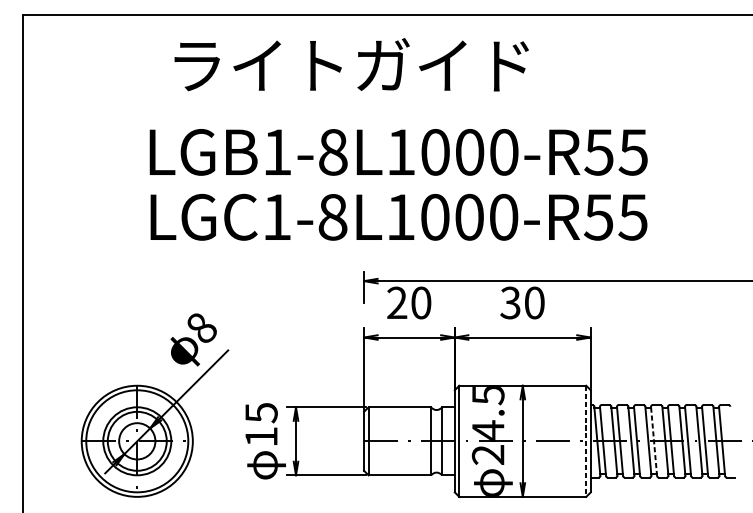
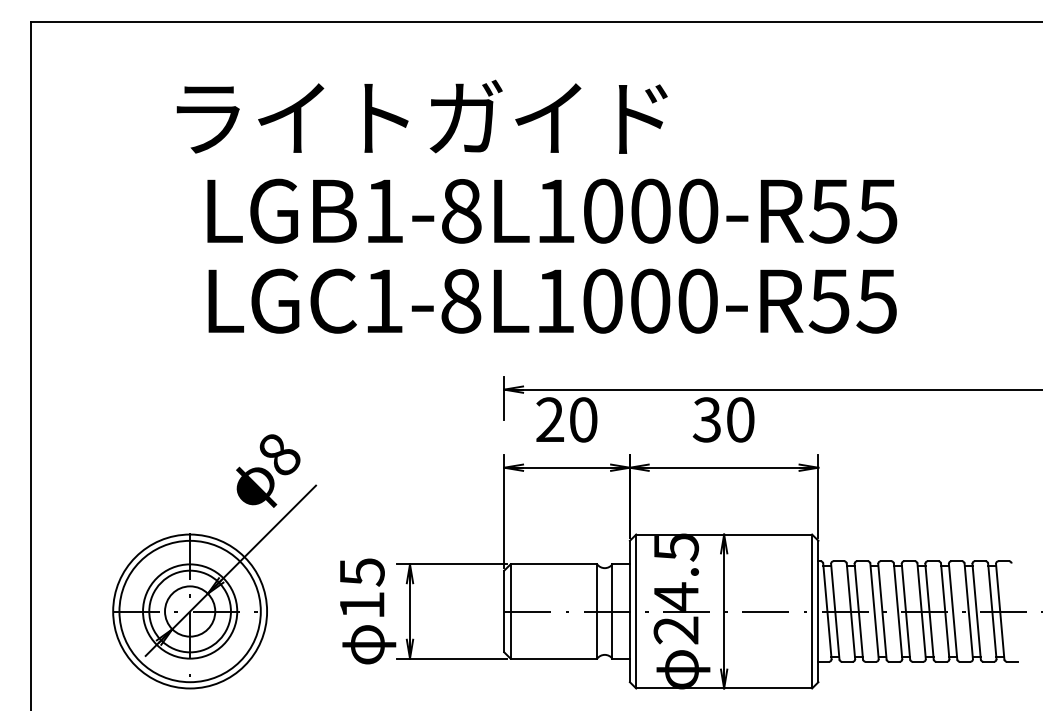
text: (351, 64) -> (421, 116), moved
line: (586, 441) -> (812, 611), dashed -> solid
line: (653, 441) -> (905, 611), dashed -> solid

